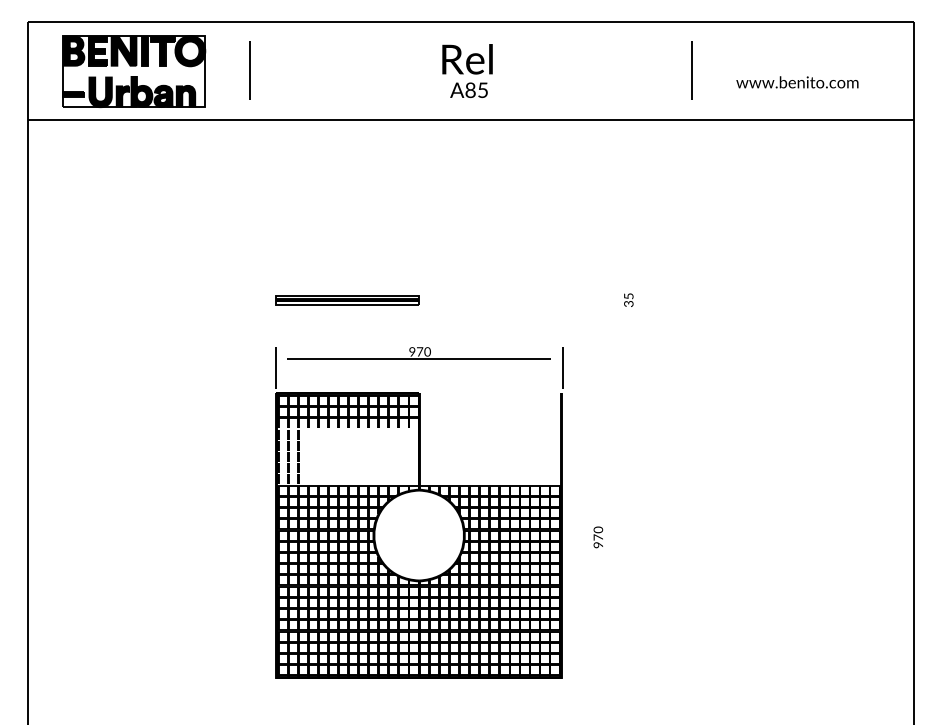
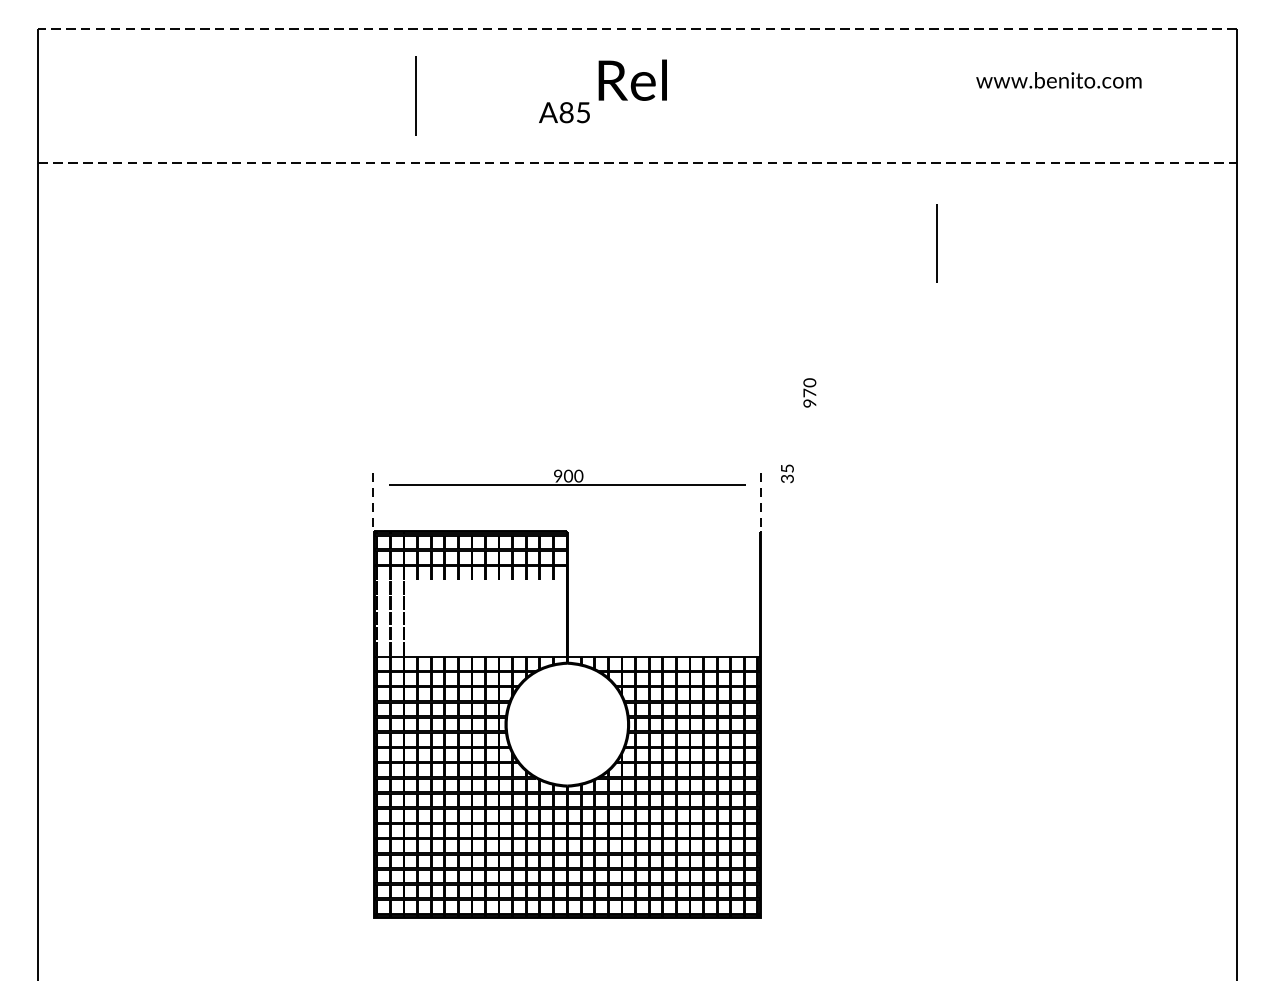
line: (471, 21) -> (638, 29), solid -> dashed
line: (249, 70) -> (416, 95), moved
line: (691, 70) -> (935, 242), moved
part: (134, 71) -> (182, 96), removed
text: (797, 82) -> (1058, 80), moved
text: (468, 89) -> (563, 111), moved
line: (471, 120) -> (638, 163), solid -> dashed
text: (628, 299) -> (787, 472), moved
part: (347, 300) -> (470, 406), removed
text: (419, 351) -> (567, 475), 970 -> 900
line: (275, 367) -> (372, 497), solid -> dashed
line: (562, 367) -> (761, 497), solid -> dashed
text: (598, 537) -> (810, 393), moved

